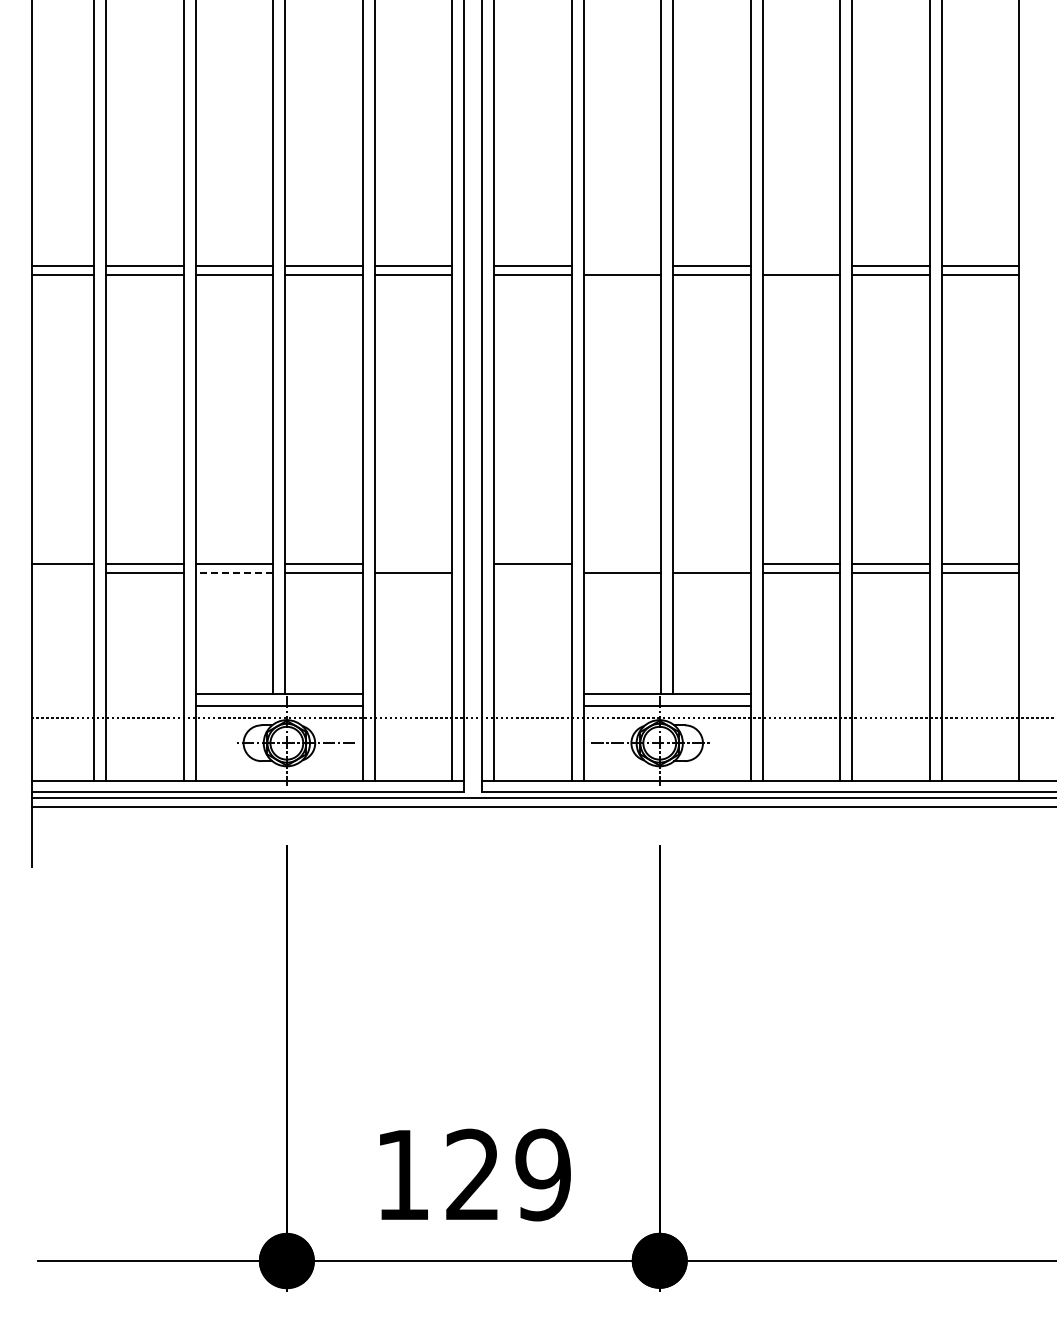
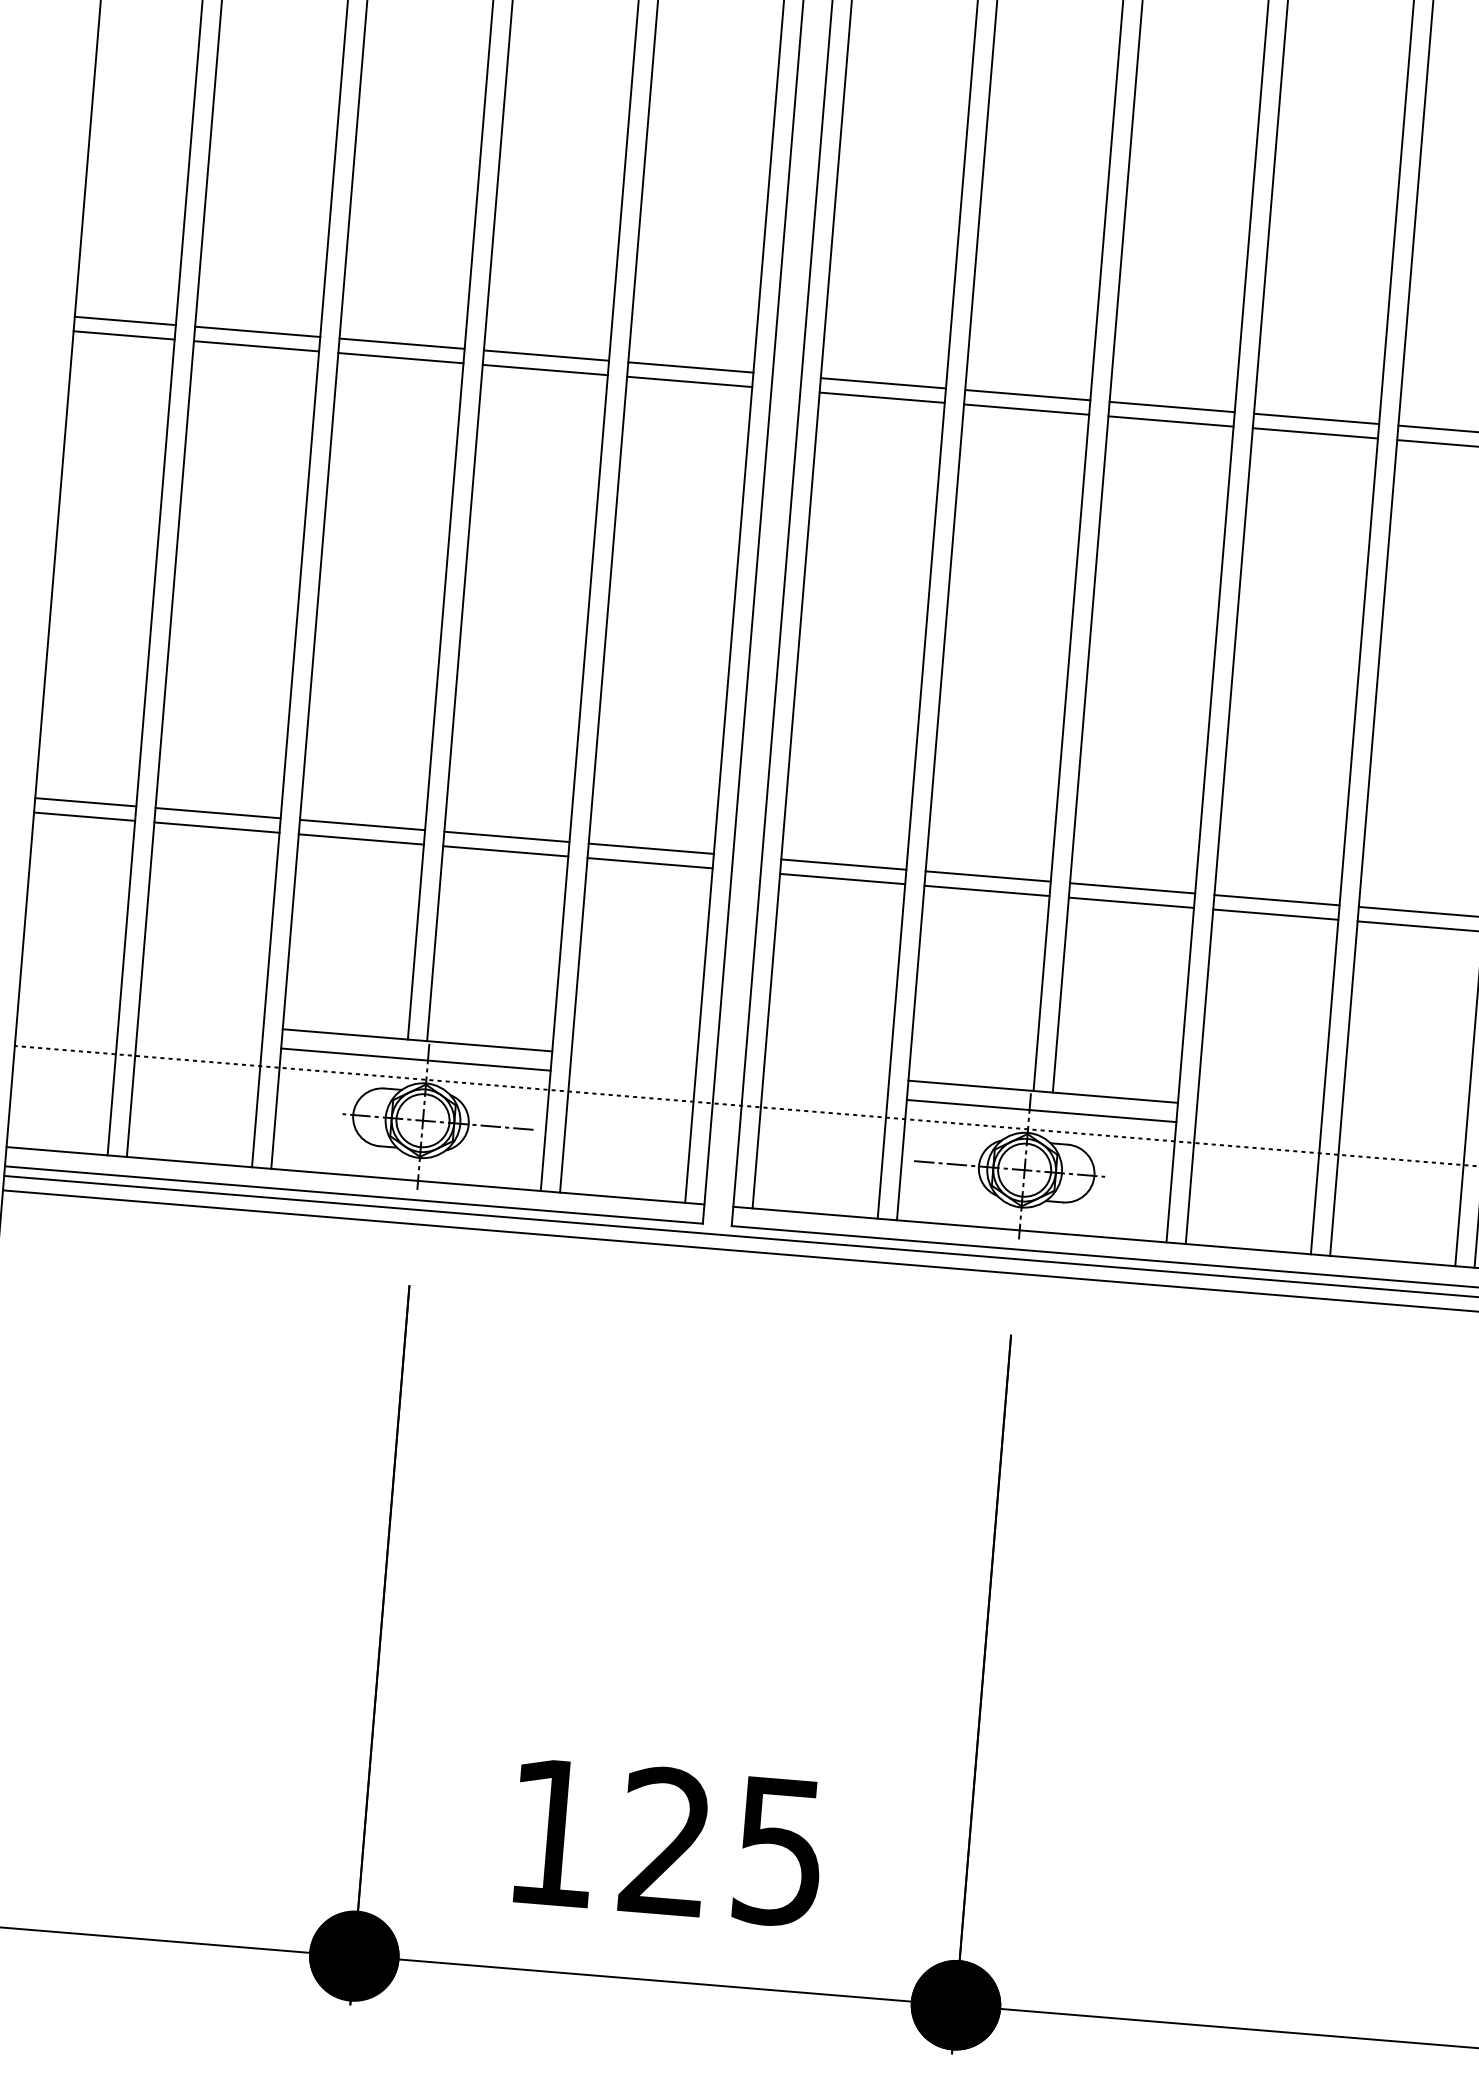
line: (622, 265) -> (1027, 394), added
line: (801, 265) -> (1316, 418), added
line: (413, 564) -> (651, 849), added
line: (622, 564) -> (988, 876), added
line: (711, 564) -> (1131, 888), added
line: (62, 573) -> (83, 817), added
line: (234, 573) -> (361, 839), dashed -> solid
line: (532, 573) -> (841, 879), added
text: (542, 1174) -> (778, 1850), 129 -> 125

